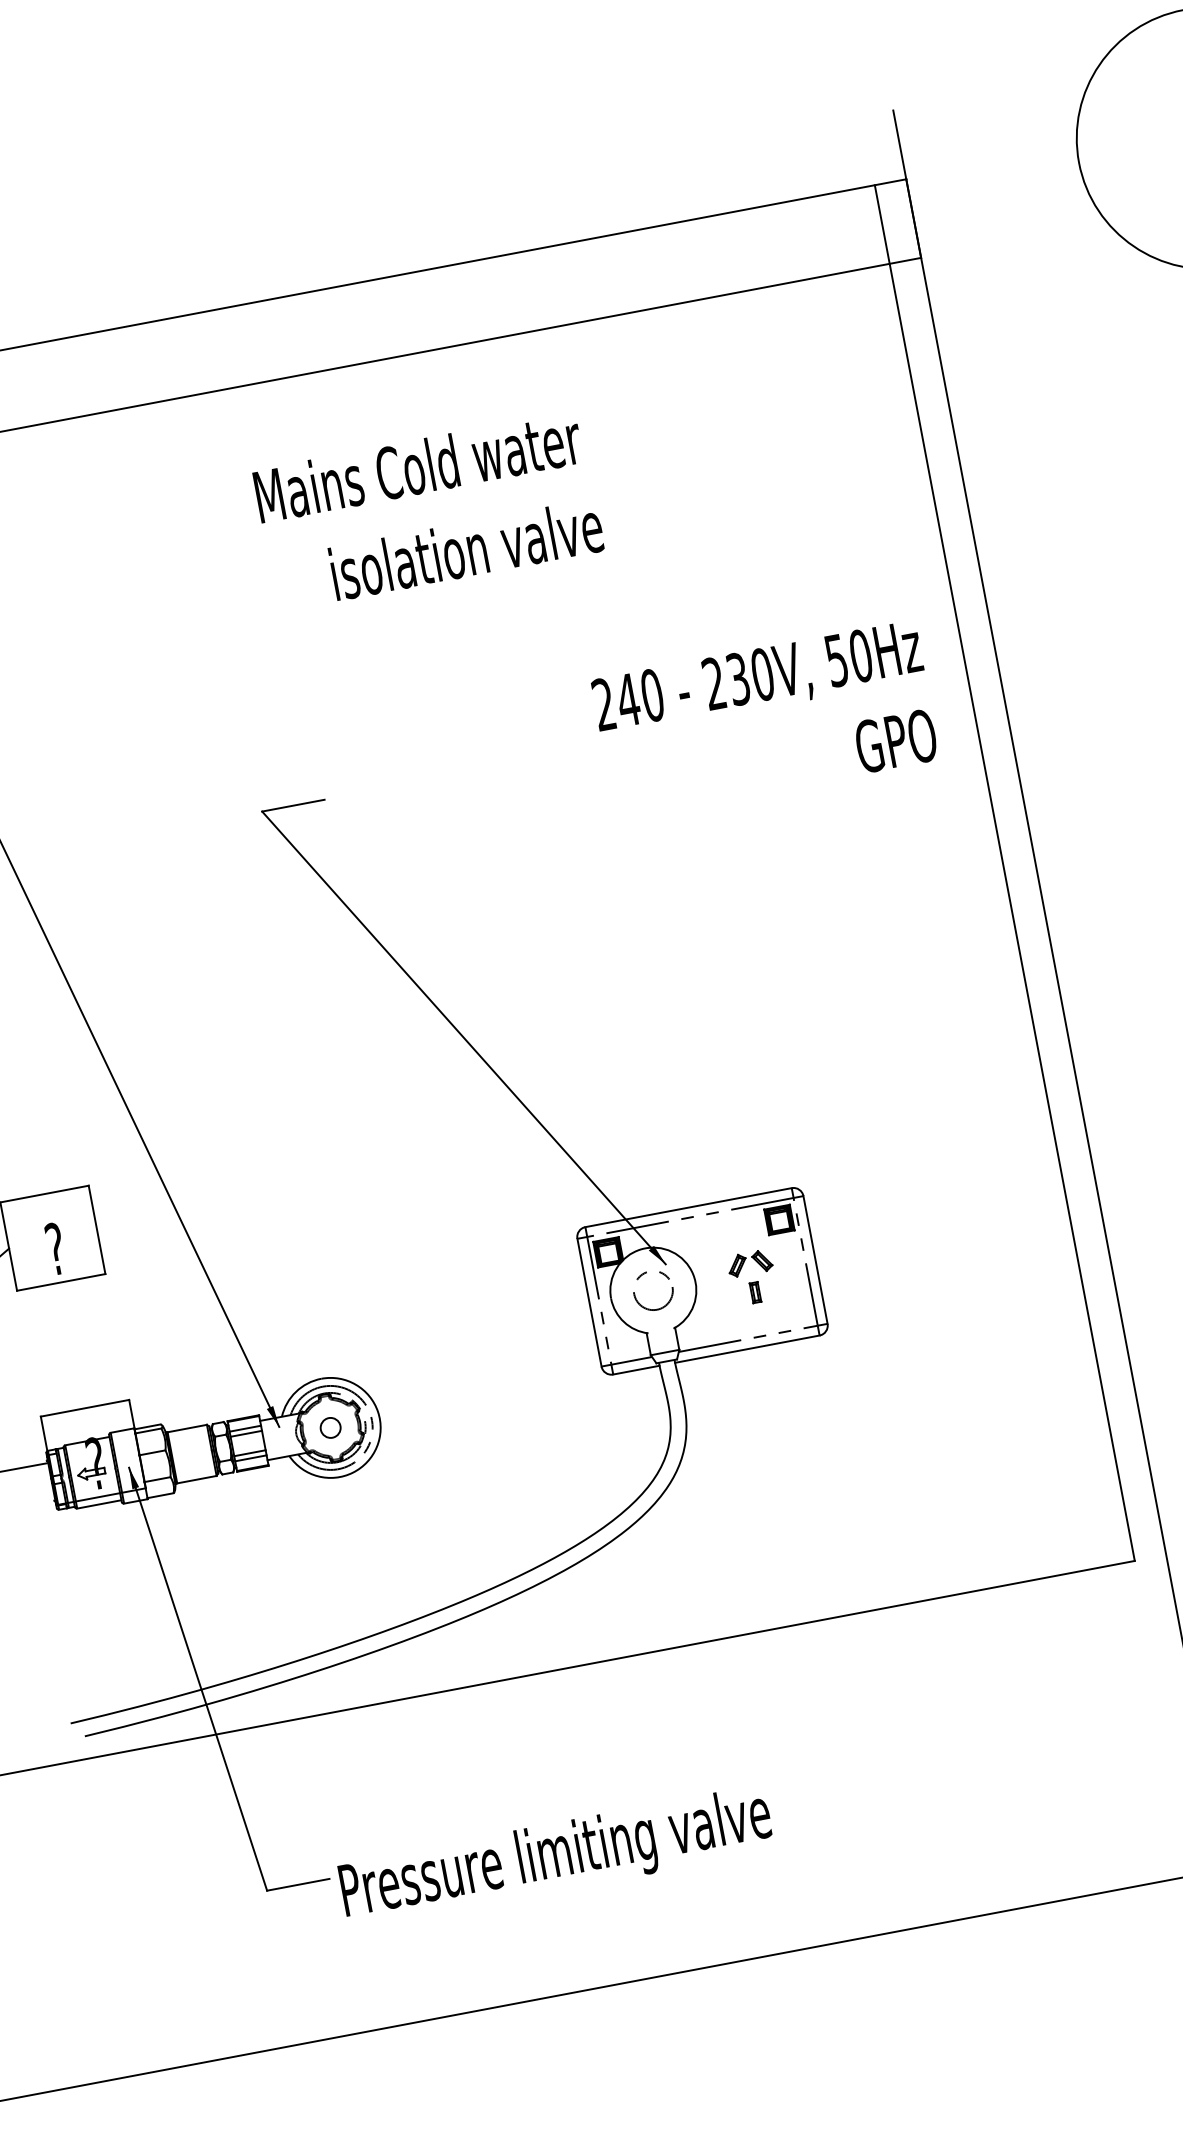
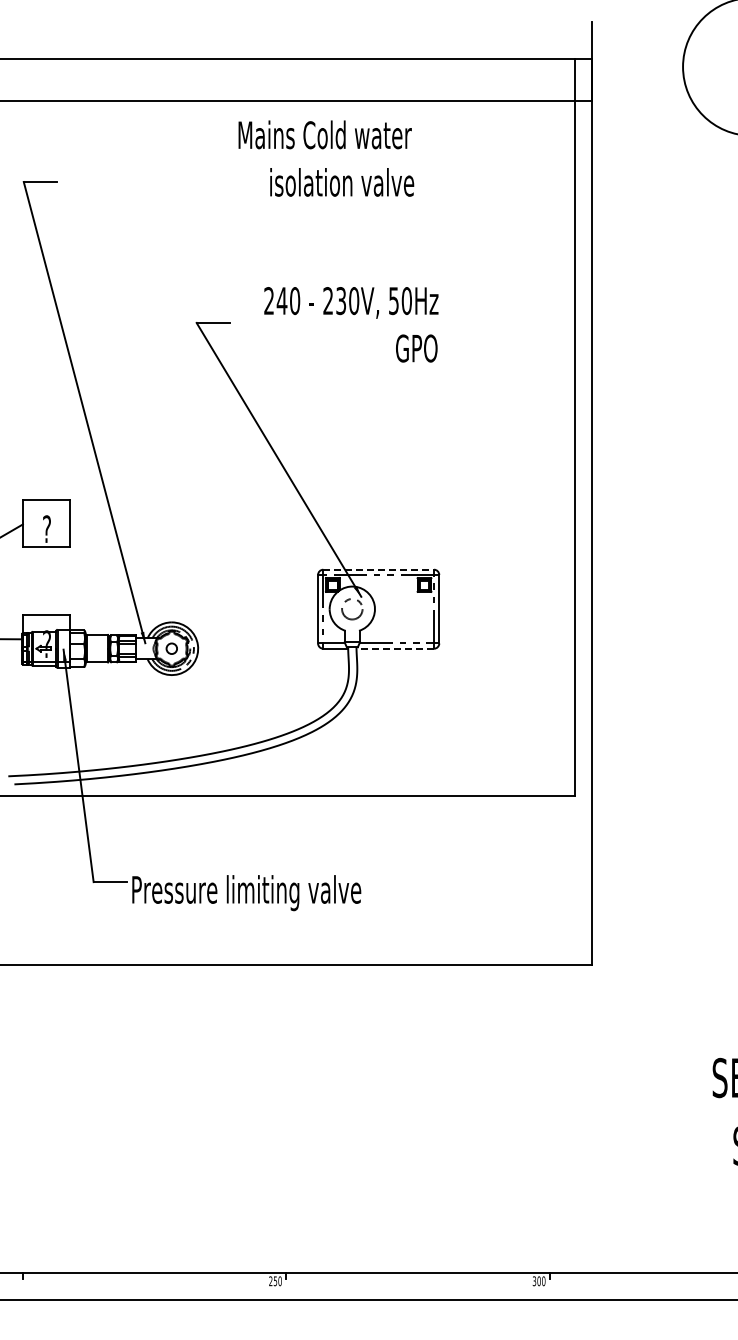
text: (429, 510) -> (326, 158), moved
text: (765, 719) -> (351, 324), moved
line: (690, 1206) -> (379, 569), solid -> dashed
part: (751, 1276) -> (404, 611), removed
line: (747, 1348) -> (395, 648), solid -> dashed

